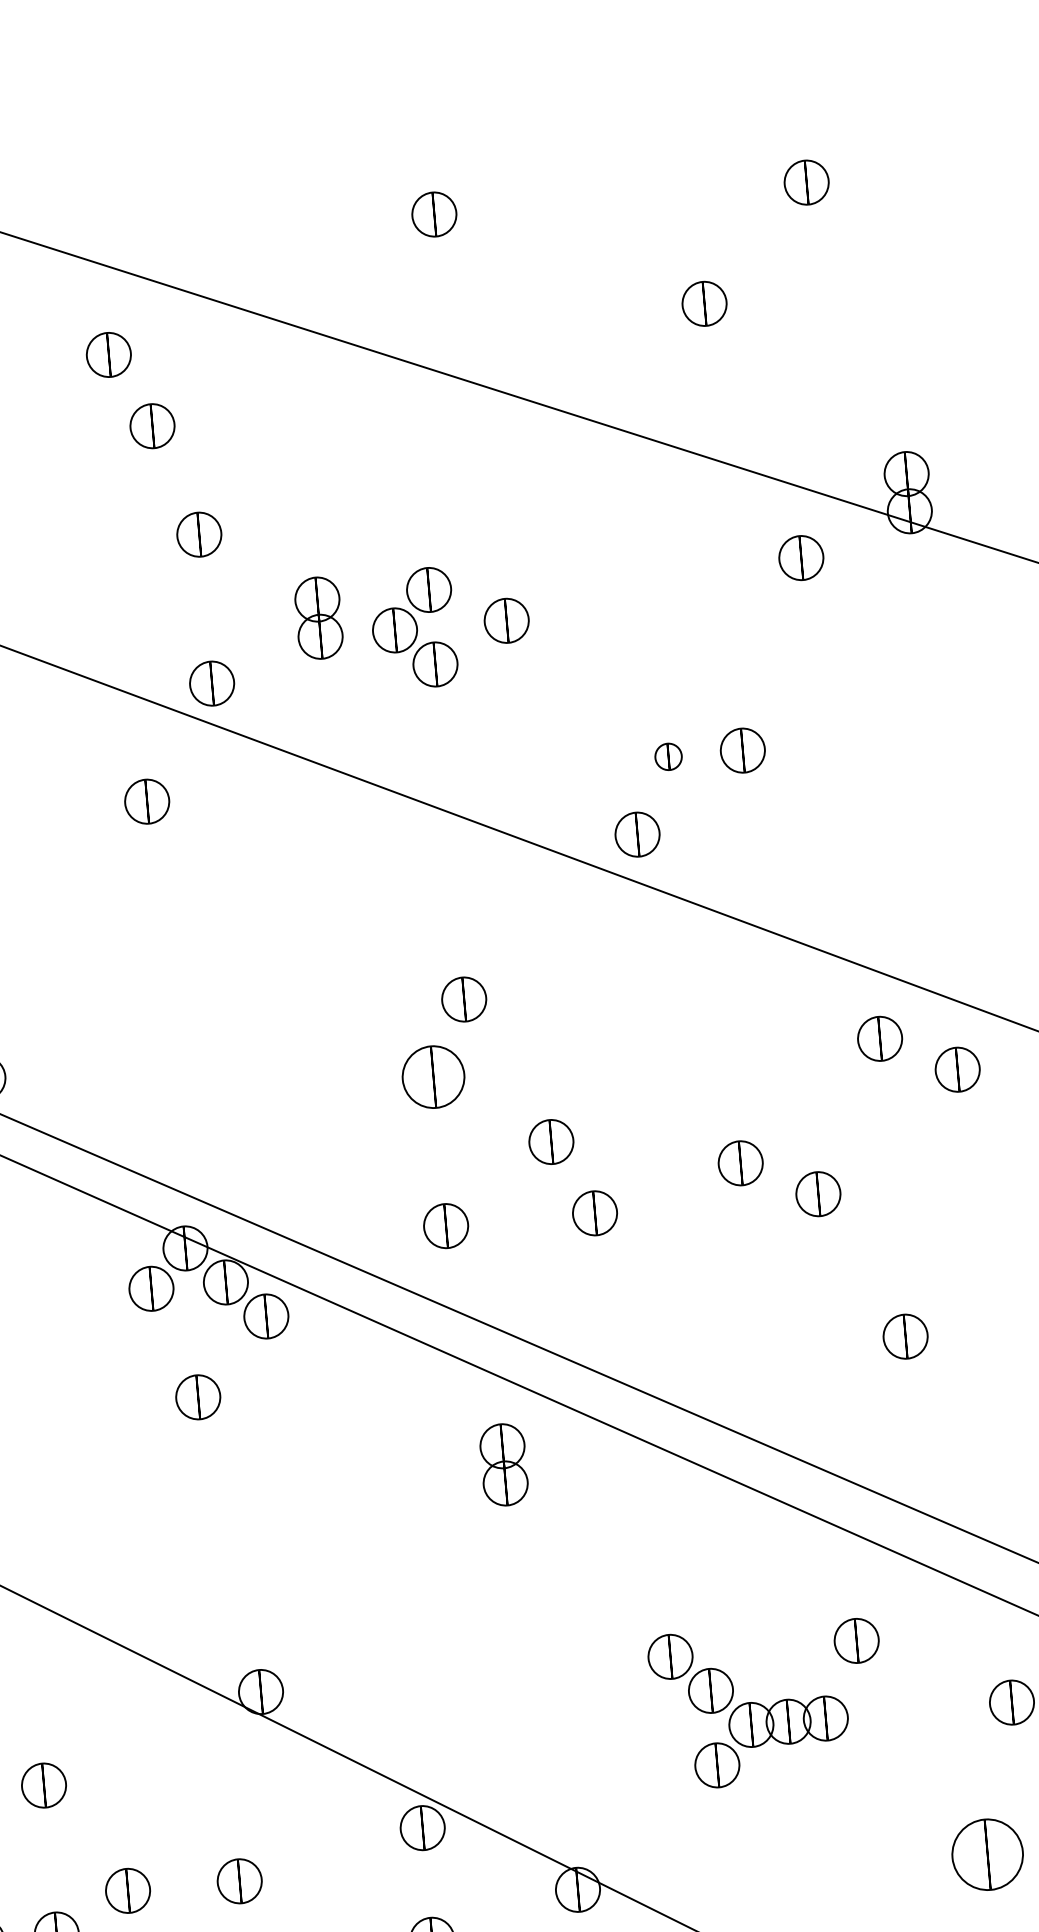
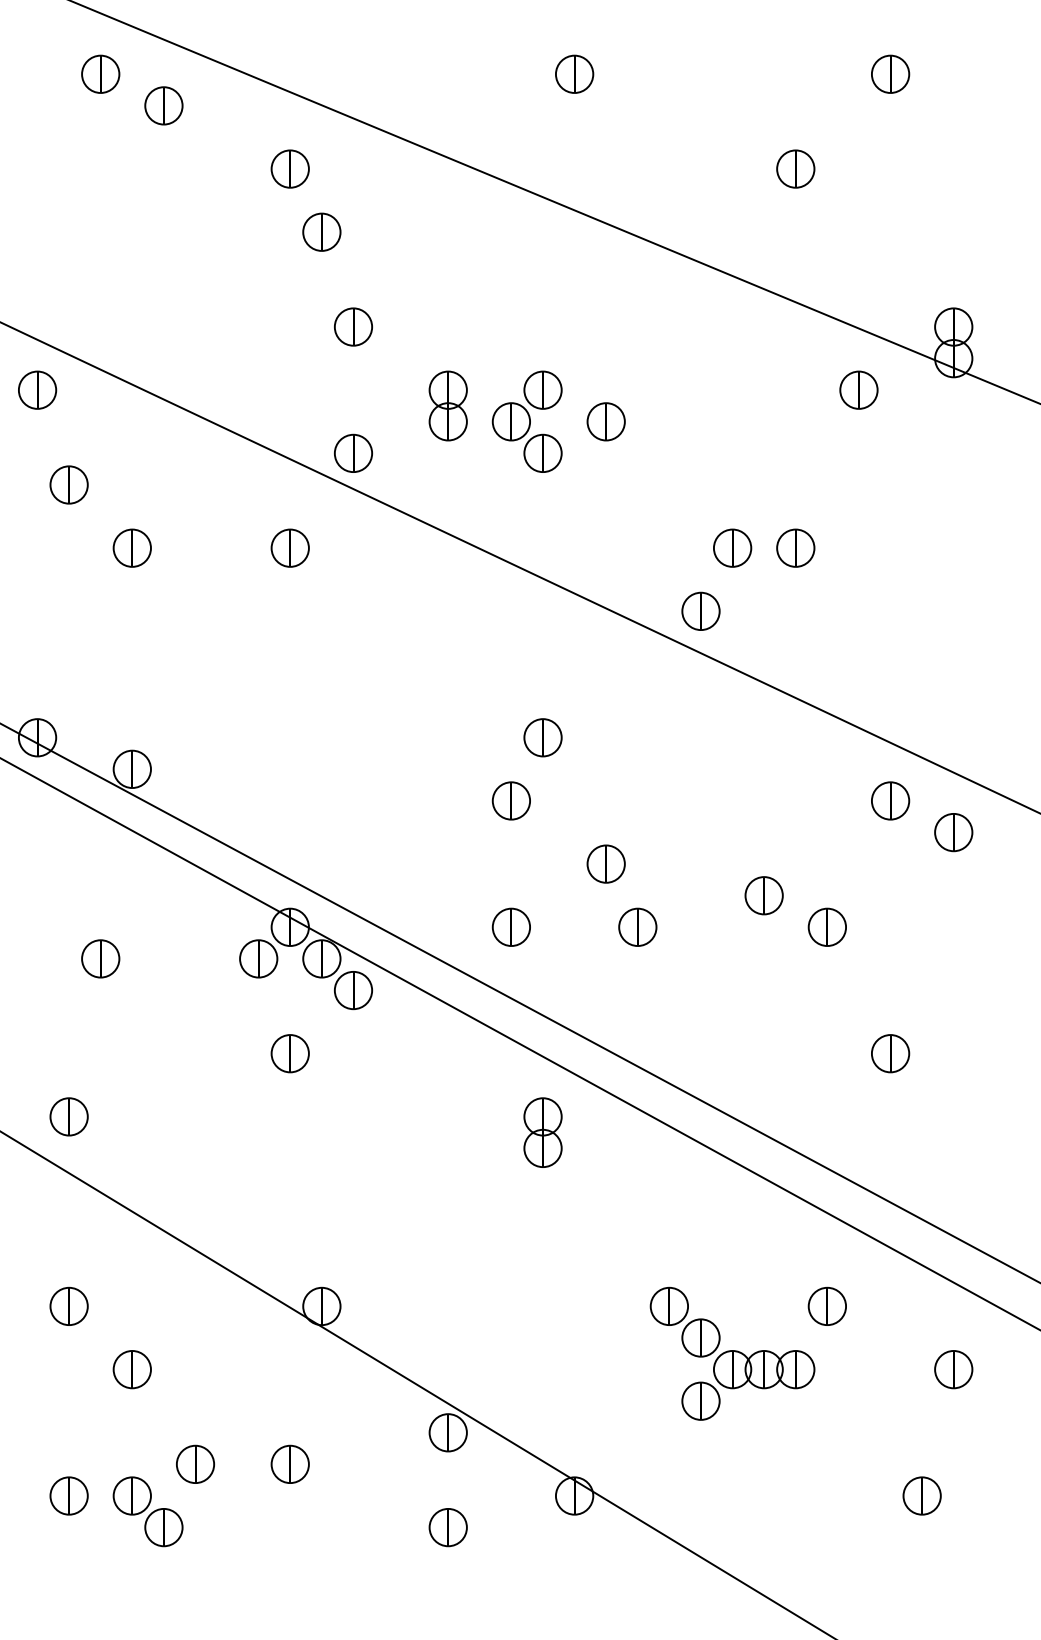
part: (668, 756) -> (732, 547), size x1.67
part: (432, 1076) -> (510, 800), size x0.71
part: (986, 1854) -> (921, 1495), size x0.62

